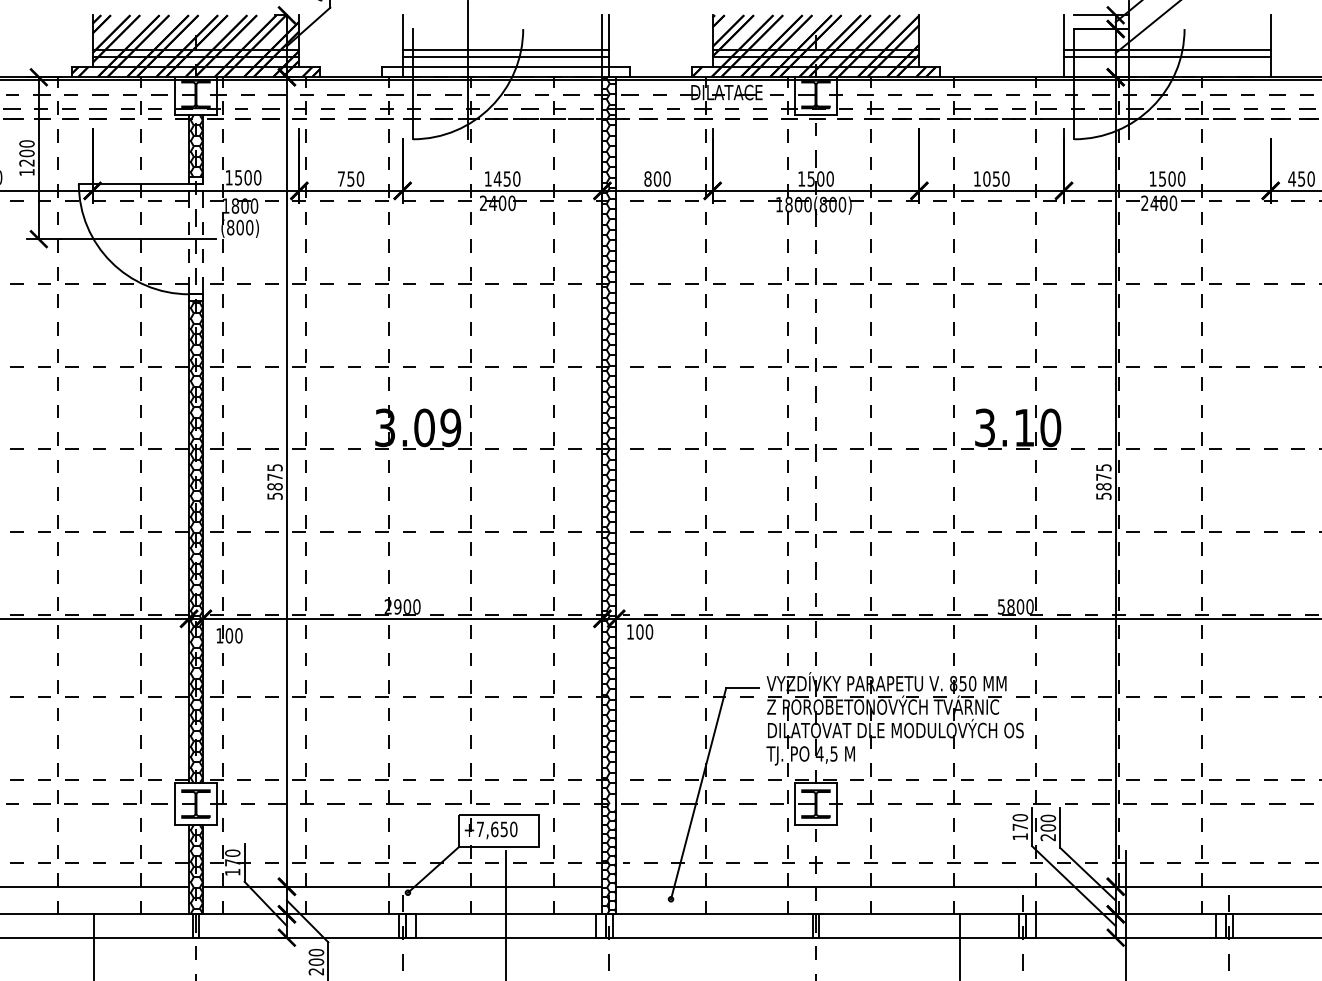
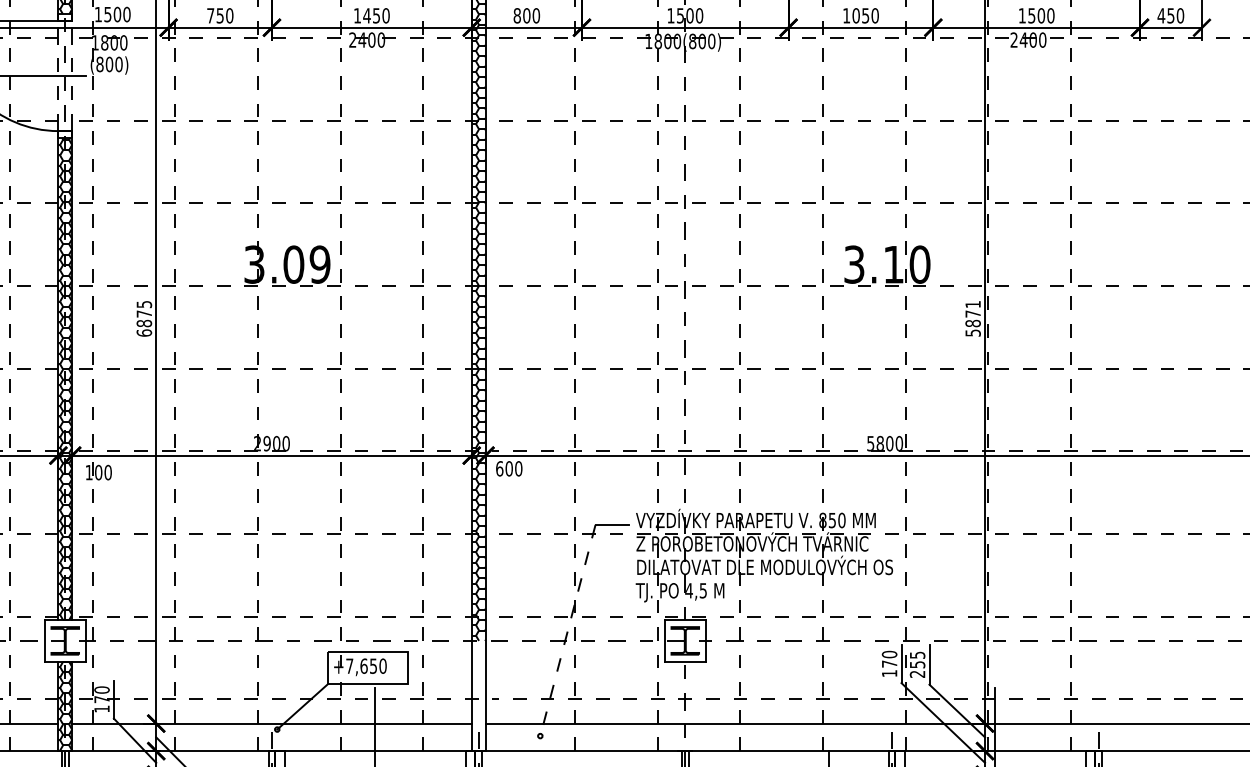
text: (1103, 467) -> (972, 304), 5875 -> 5871
text: (274, 495) -> (143, 332), 5875 -> 6875
text: (630, 631) -> (499, 468), 100 -> 600
line: (698, 794) -> (567, 631), solid -> dashed
text: (1048, 822) -> (917, 659), 200 -> 255
hatch: (609, 859) -> (478, 696), removed

